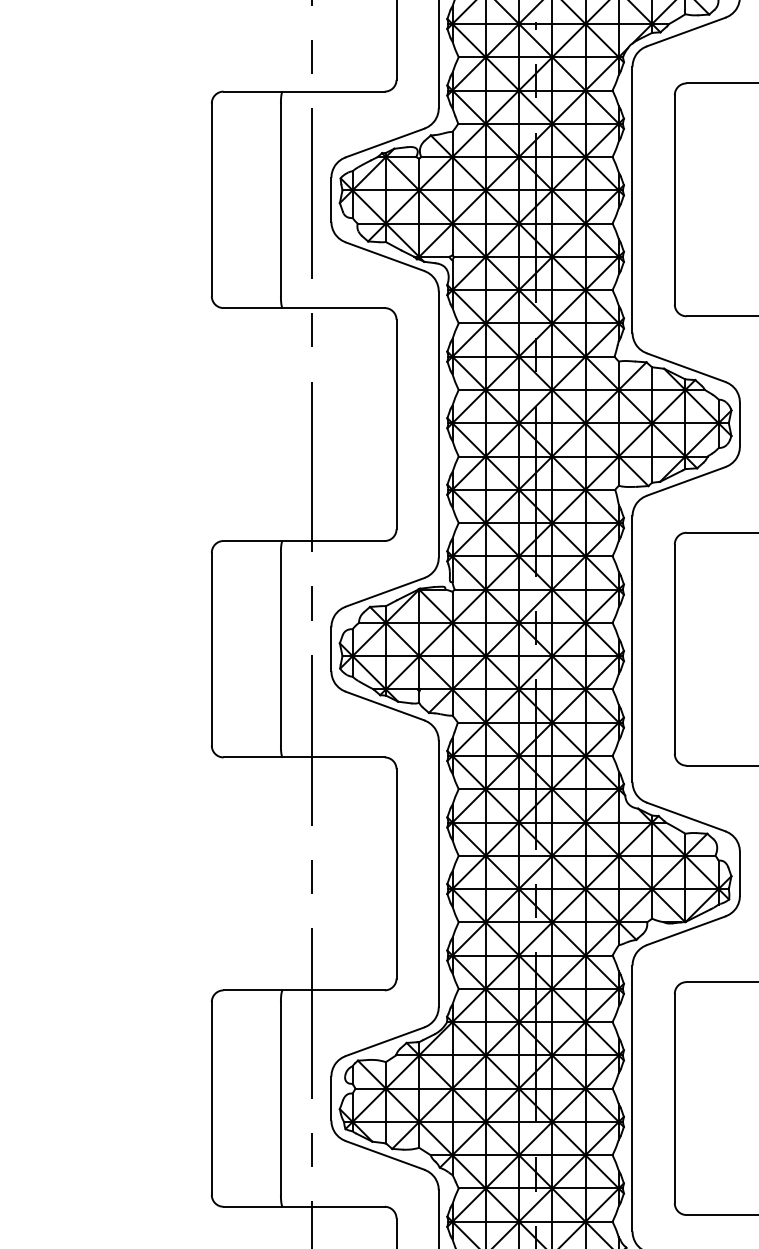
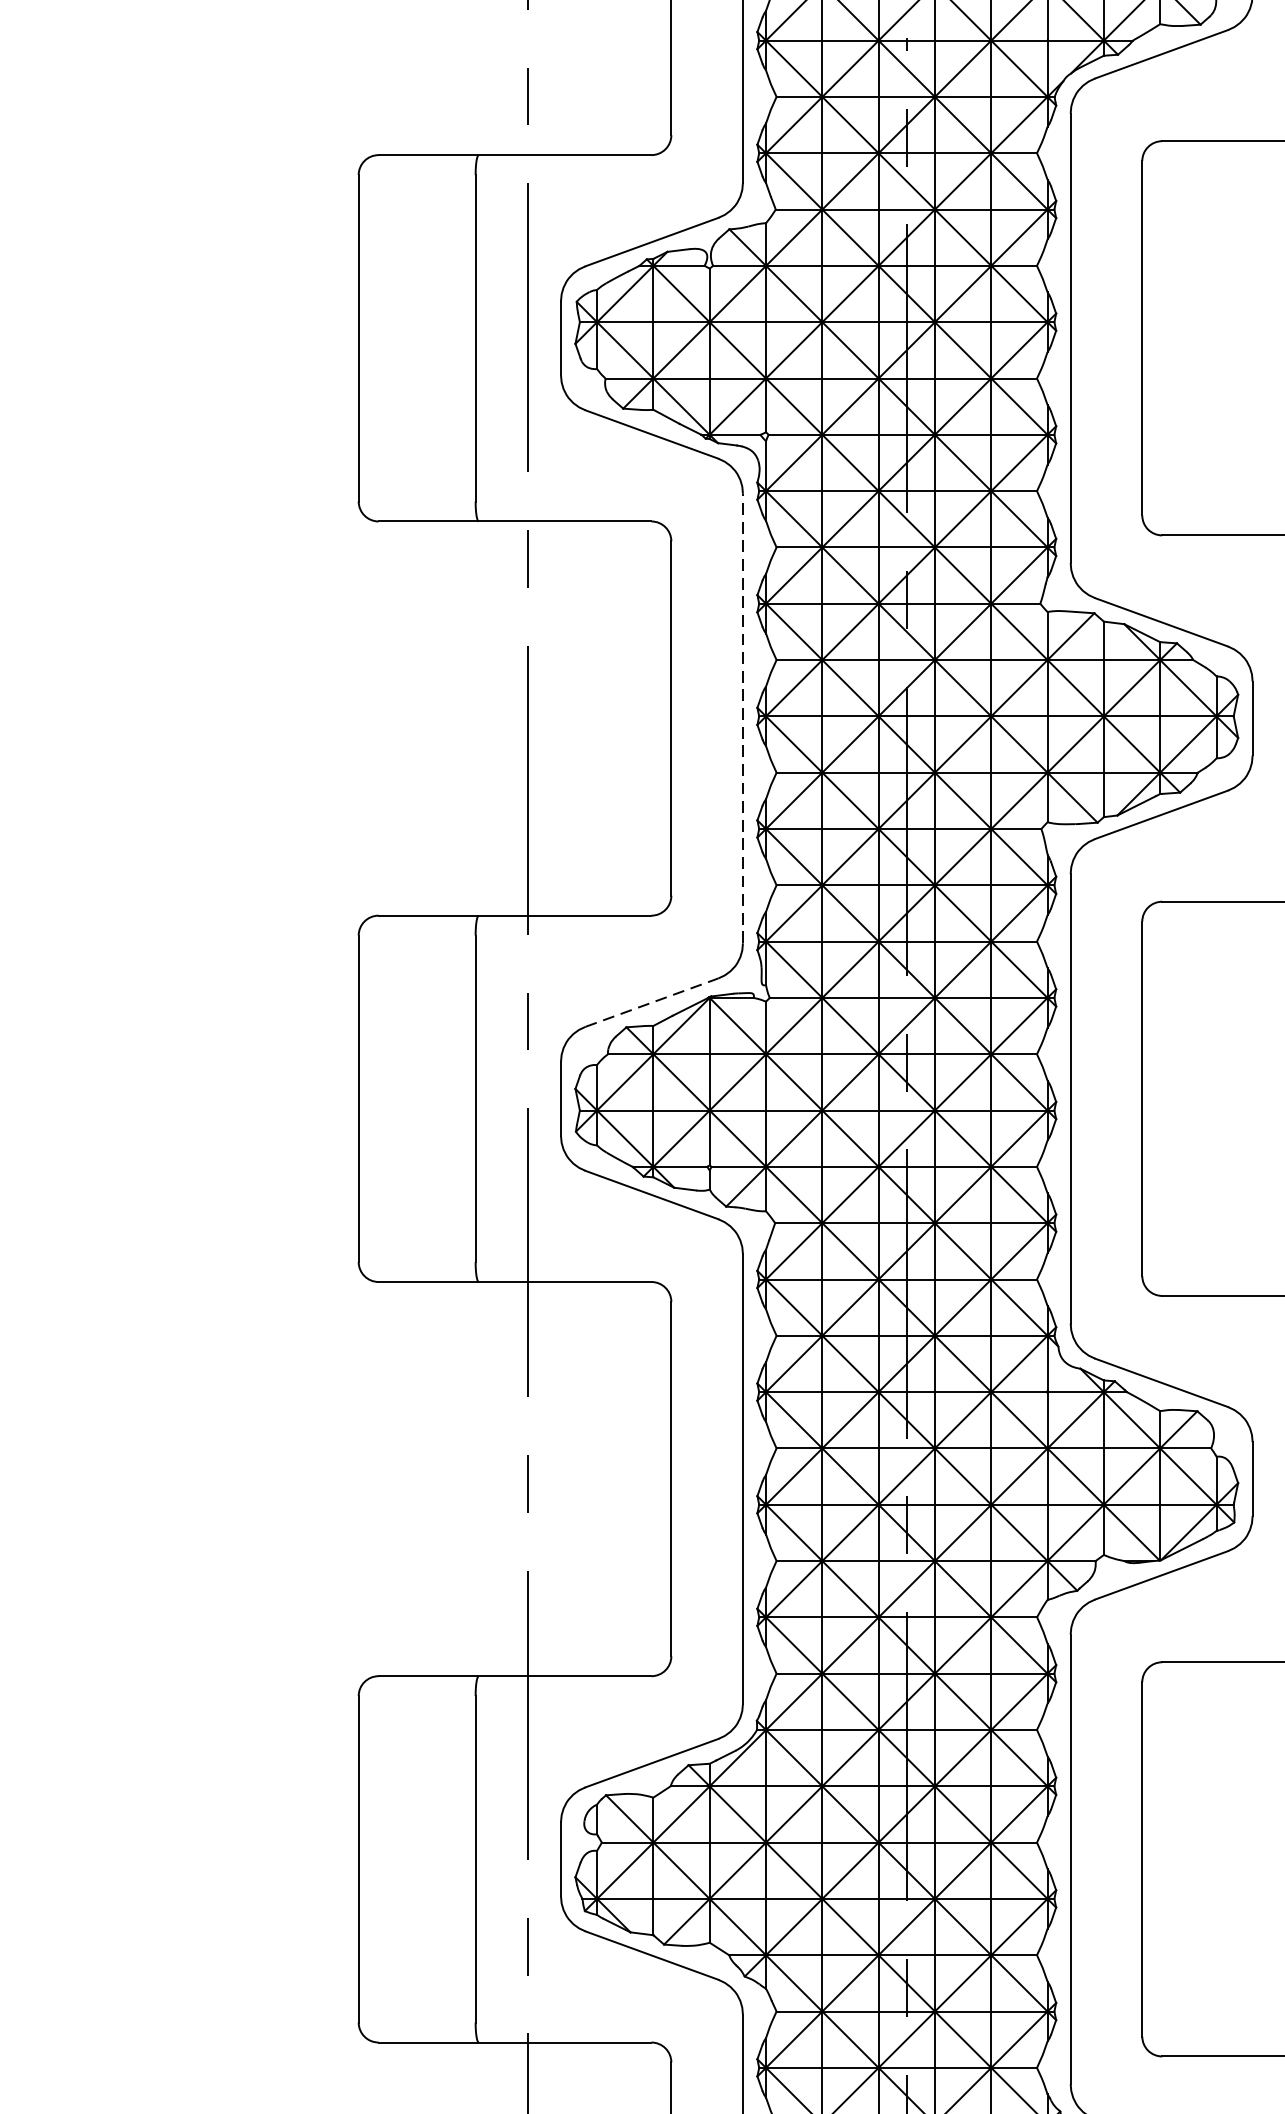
line: (438, 424) -> (742, 718), solid -> dashed
line: (385, 592) -> (652, 1002), solid -> dashed

